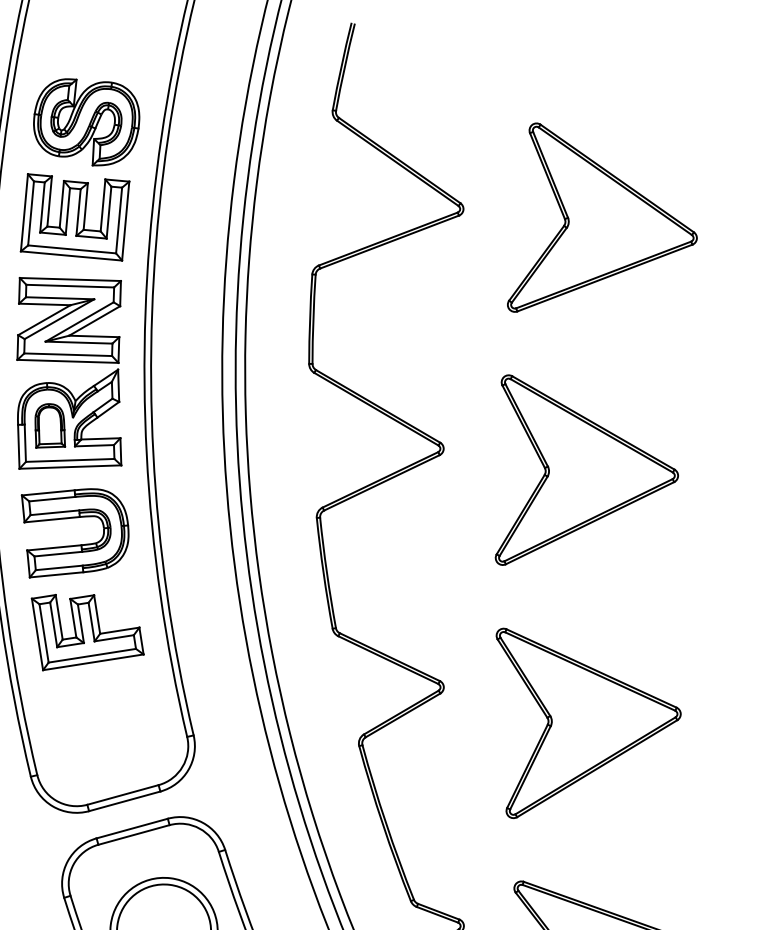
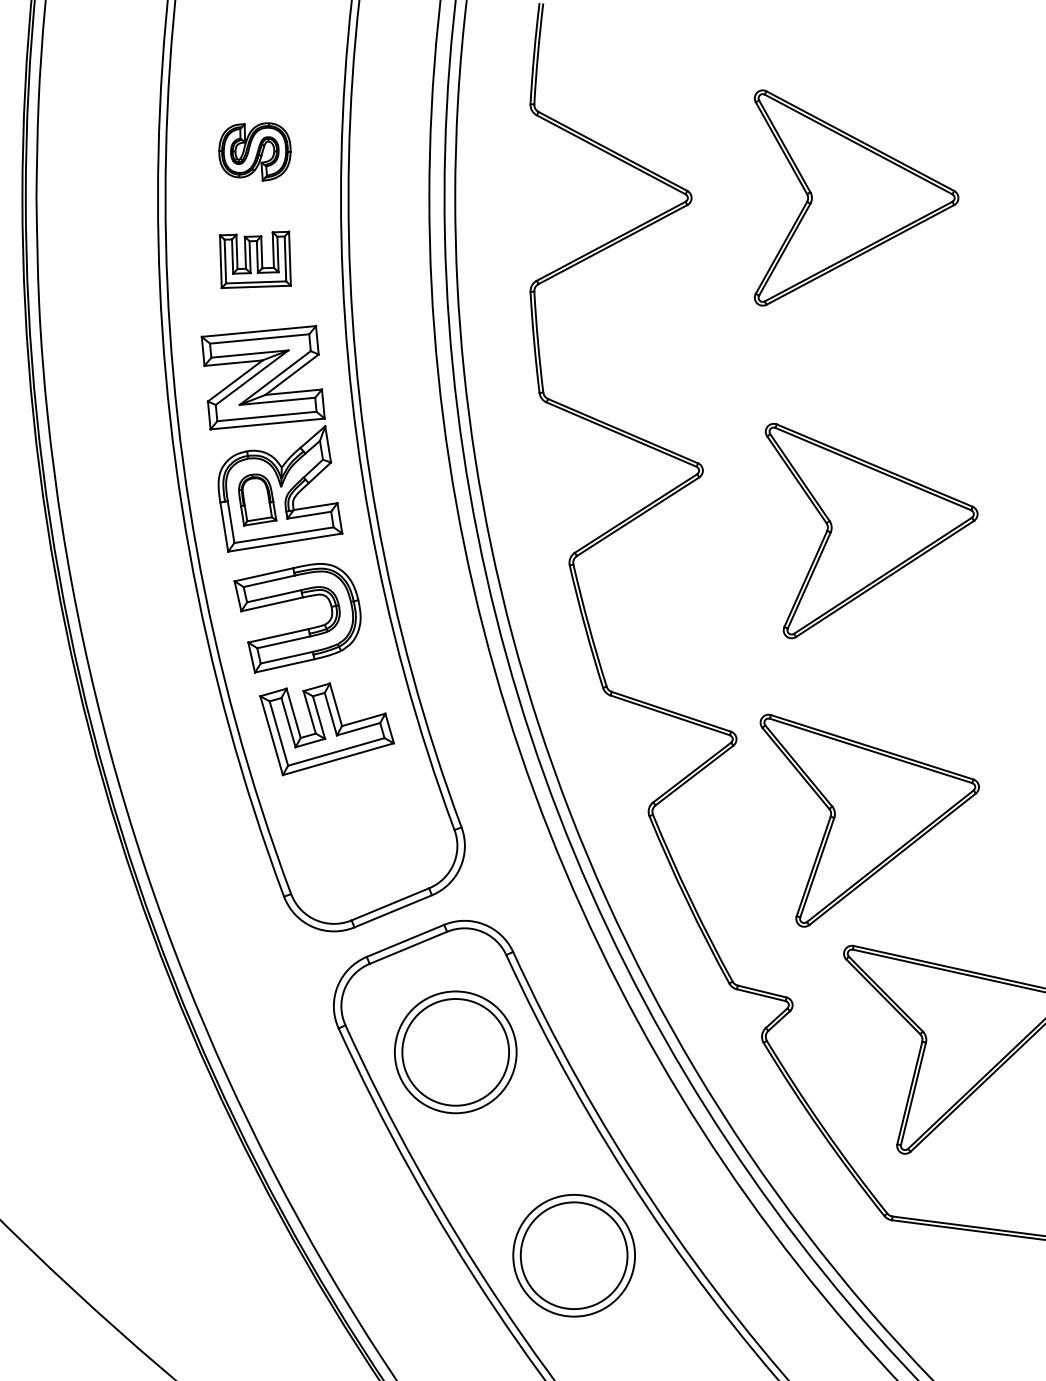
part: (86, 121) -> (254, 151), size x0.6
part: (75, 216) -> (255, 259), size x0.6
part: (583, 479) -> (871, 530), moved
part: (581, 732) -> (869, 820), moved

